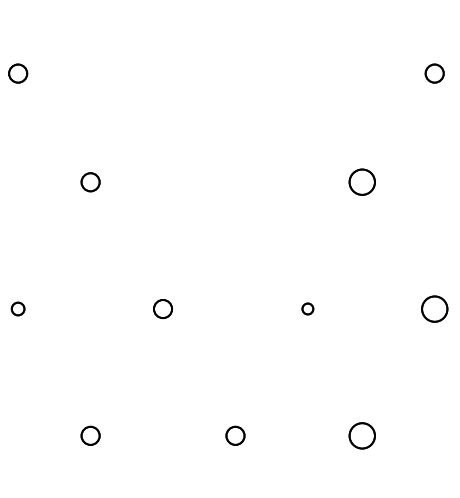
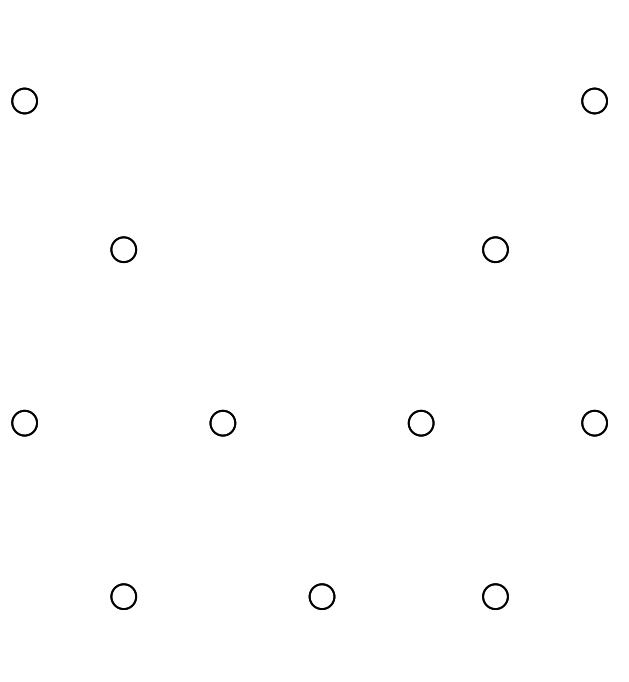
part: (362, 182) -> (495, 249), size x0.71
part: (18, 308) -> (24, 422), size x1.43
part: (307, 308) -> (420, 422), size x1.67
part: (434, 308) -> (594, 422), size x0.71
part: (362, 435) -> (495, 596), size x0.71

